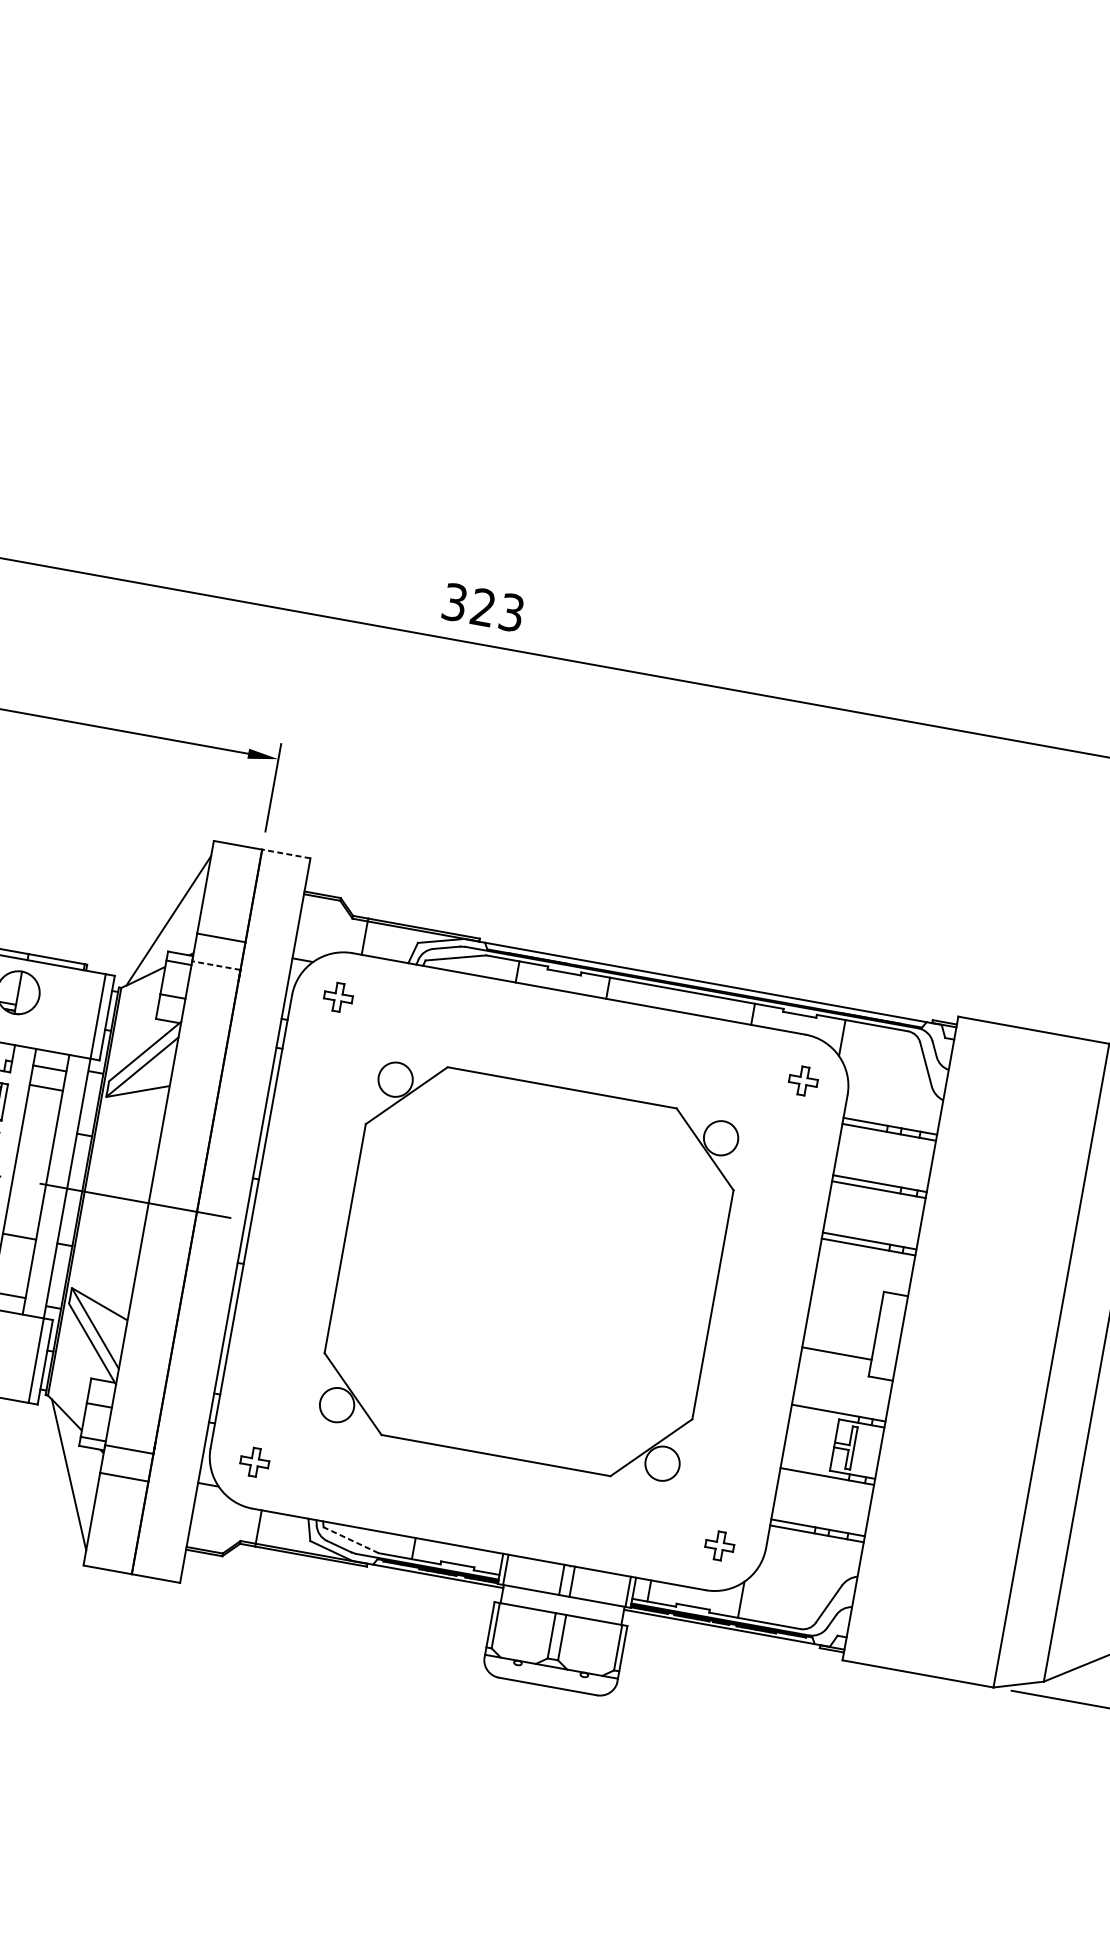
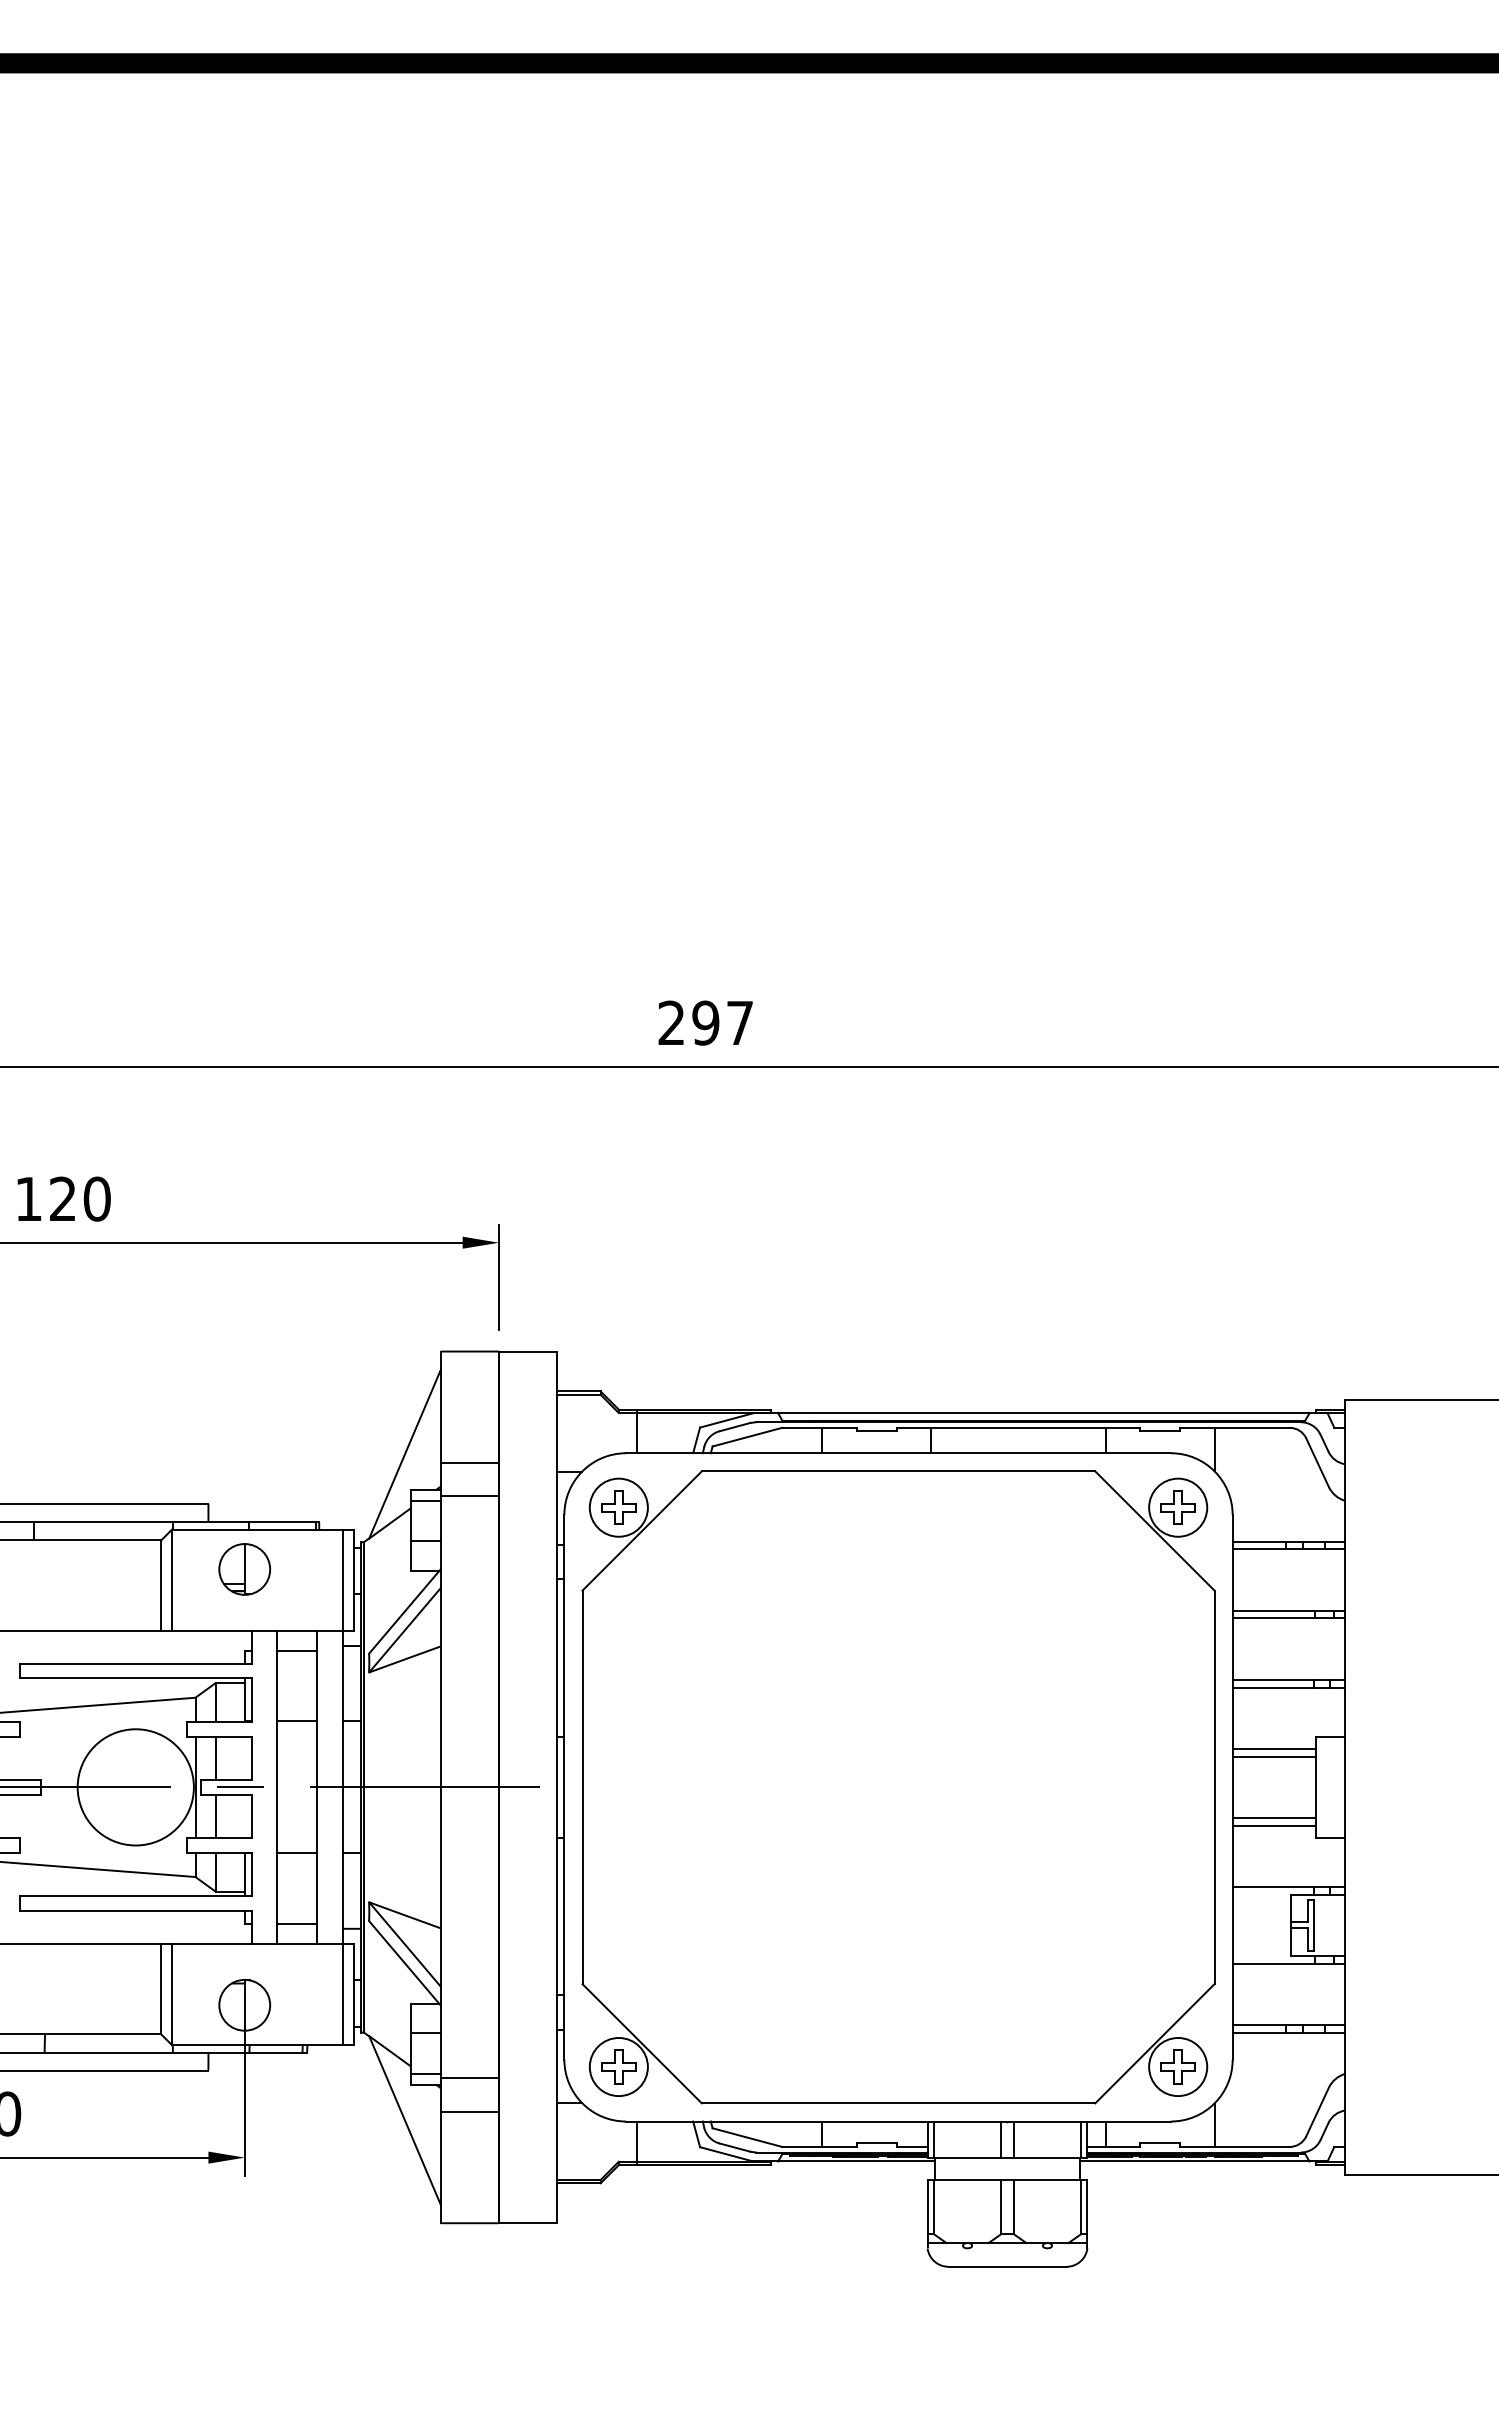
text: (483, 607) -> (705, 1022), 323 -> 297
line: (285, 853) -> (527, 1351), dashed -> solid
line: (215, 965) -> (469, 1496), dashed -> solid
line: (46, 1087) -> (297, 1721), moved
part: (529, 1271) -> (898, 1787), size x1.43
line: (847, 1296) -> (1274, 1749), added
line: (846, 1302) -> (1274, 1756), added
line: (835, 1359) -> (1274, 1825), added
line: (350, 1539) -> (746, 2137), dashed -> solid

